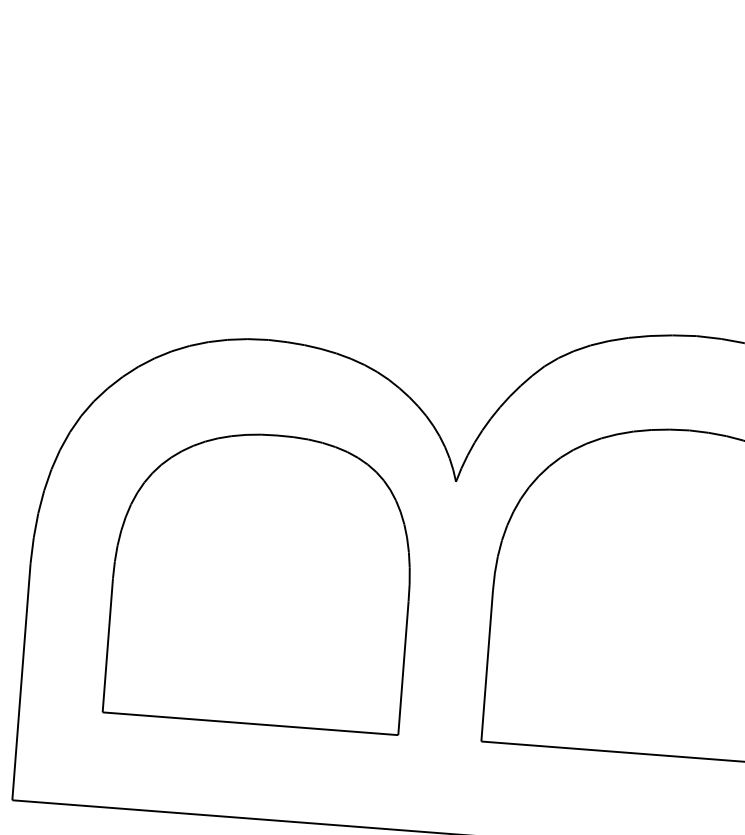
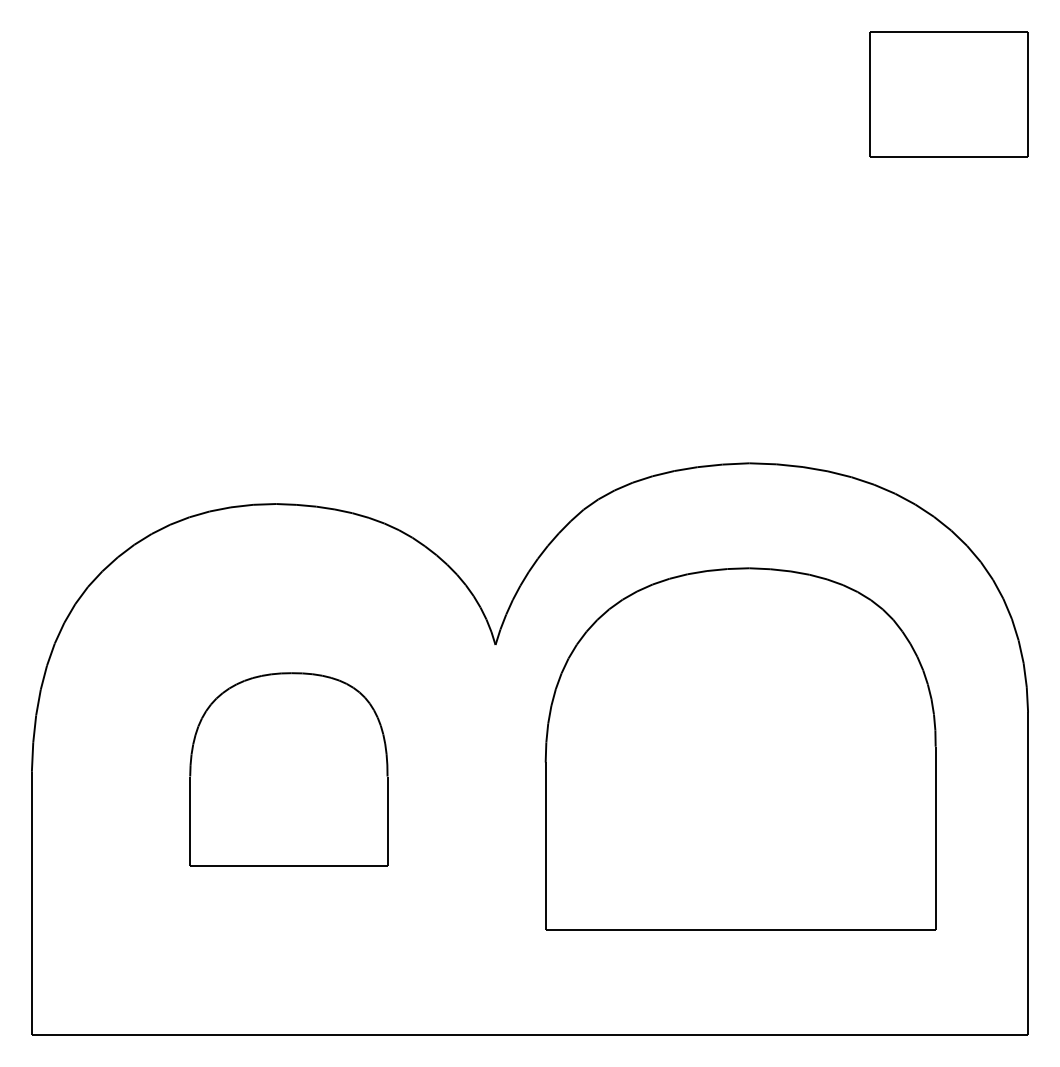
part: (261, 579) -> (288, 769), size x0.6

